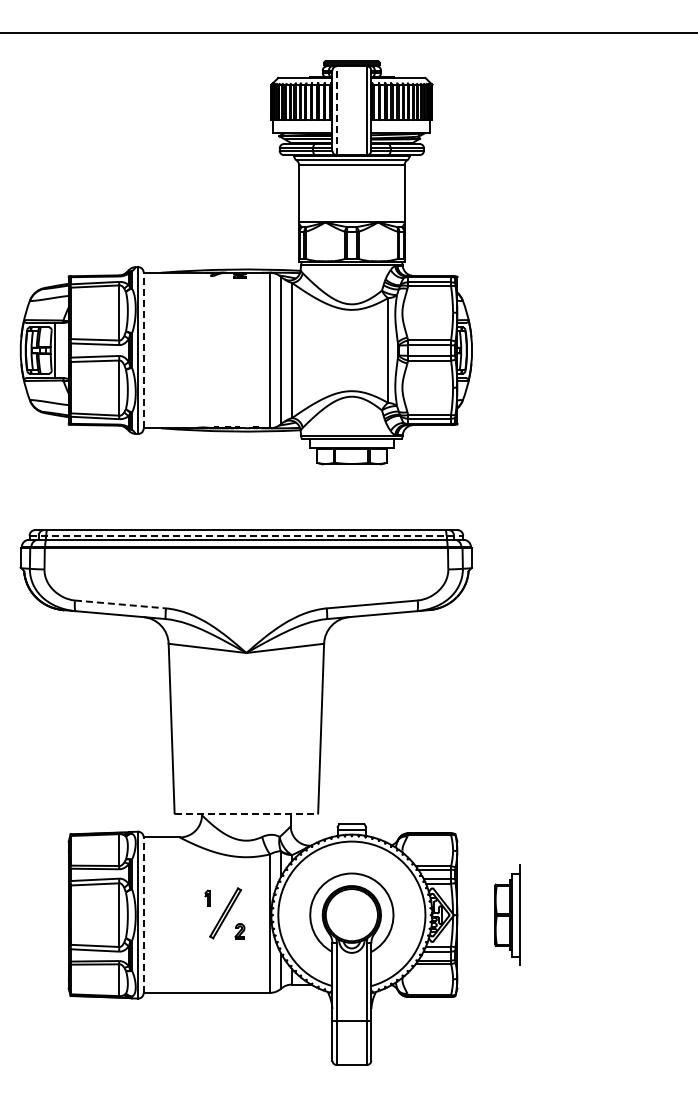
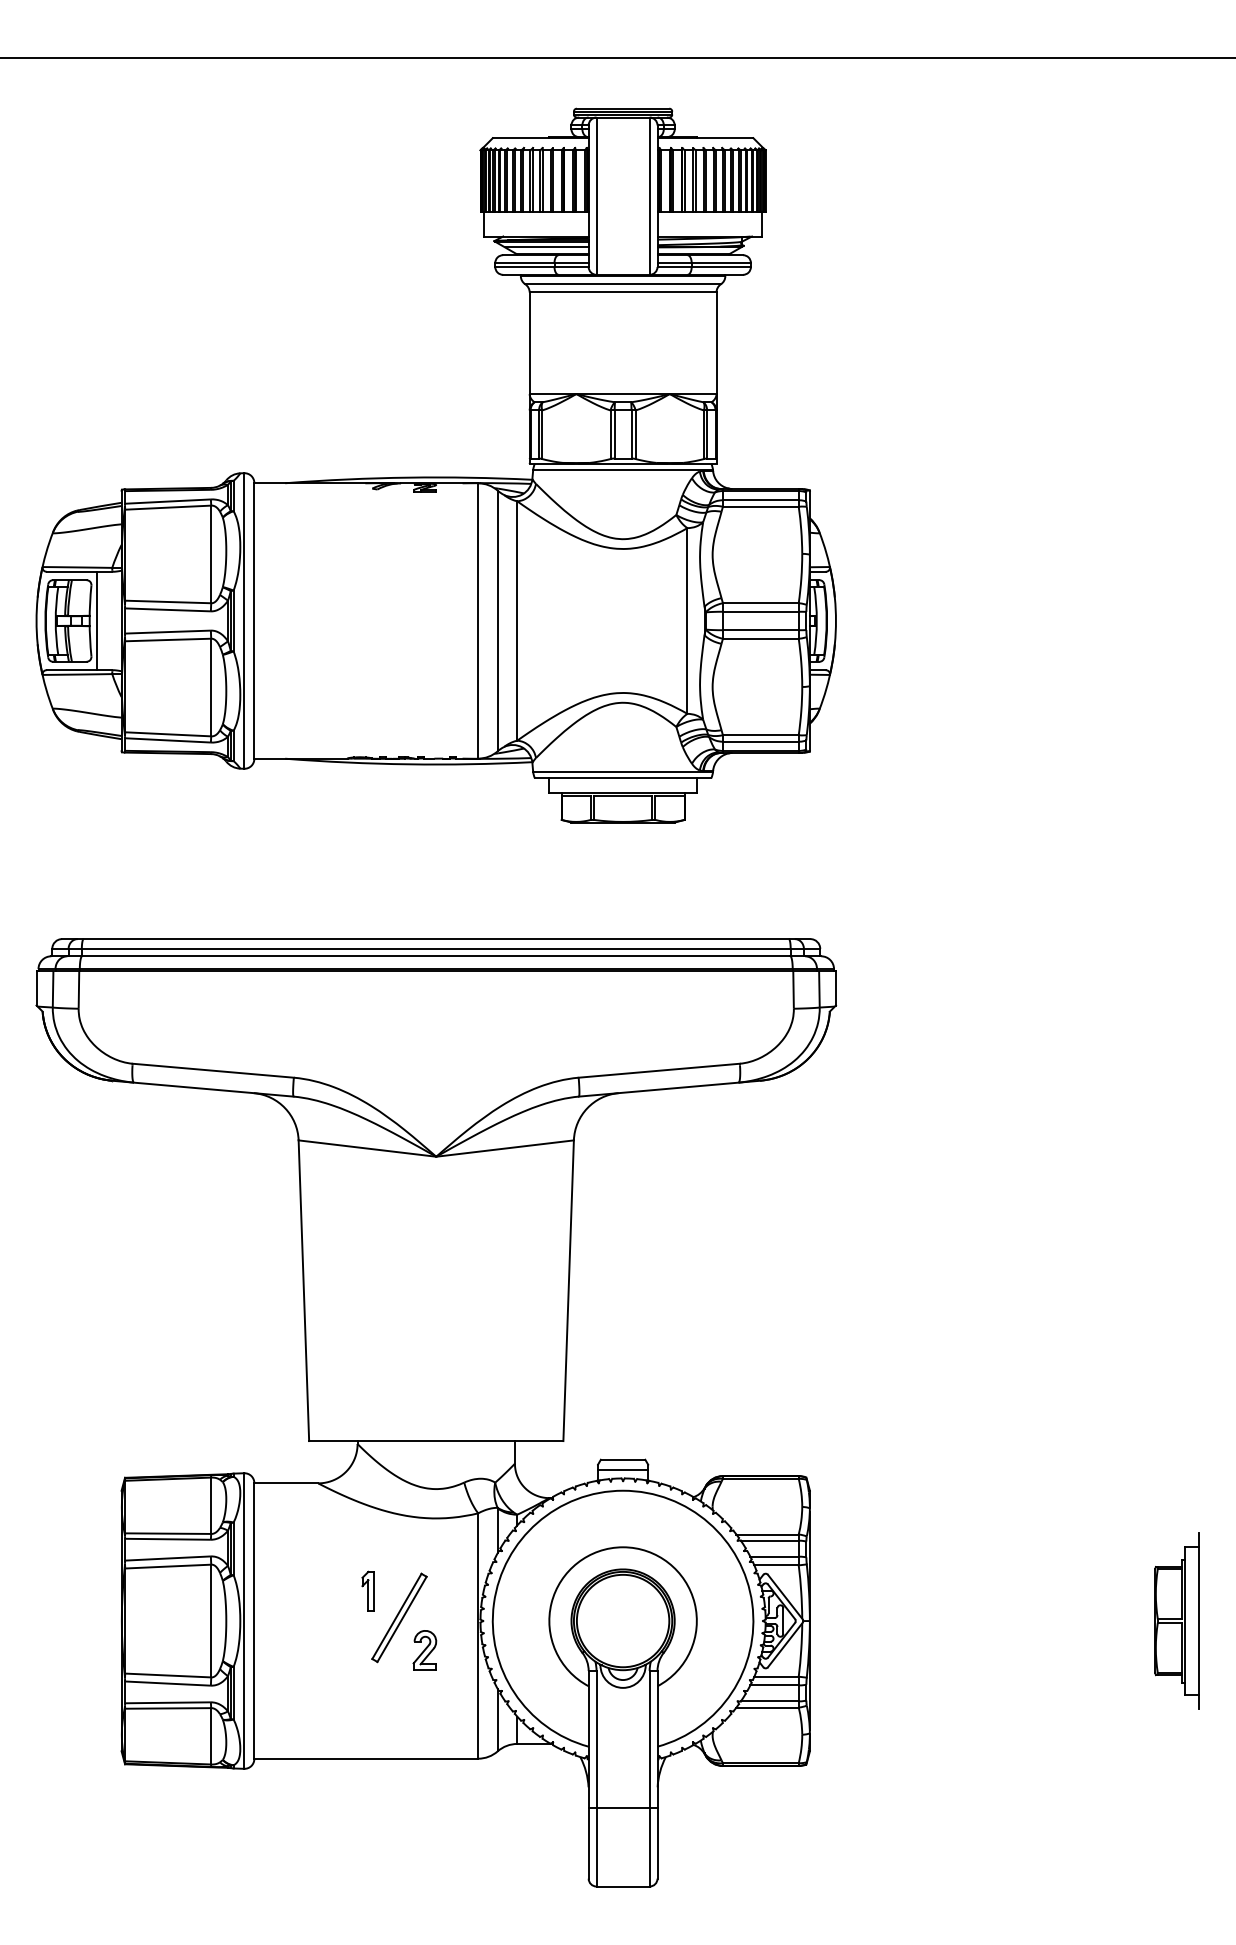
line: (336, 110) -> (595, 195), dashed -> solid
line: (143, 350) -> (254, 620), dashed -> solid
line: (246, 535) -> (436, 948), dashed -> solid
line: (120, 604) -> (213, 1070), dashed -> solid
line: (246, 813) -> (436, 1440), dashed -> solid
part: (207, 898) -> (367, 1591), size x1.43
part: (507, 914) -> (1176, 1619), moved
line: (143, 915) -> (254, 1621), dashed -> solid
part: (239, 931) -> (424, 1649), size x1.43

